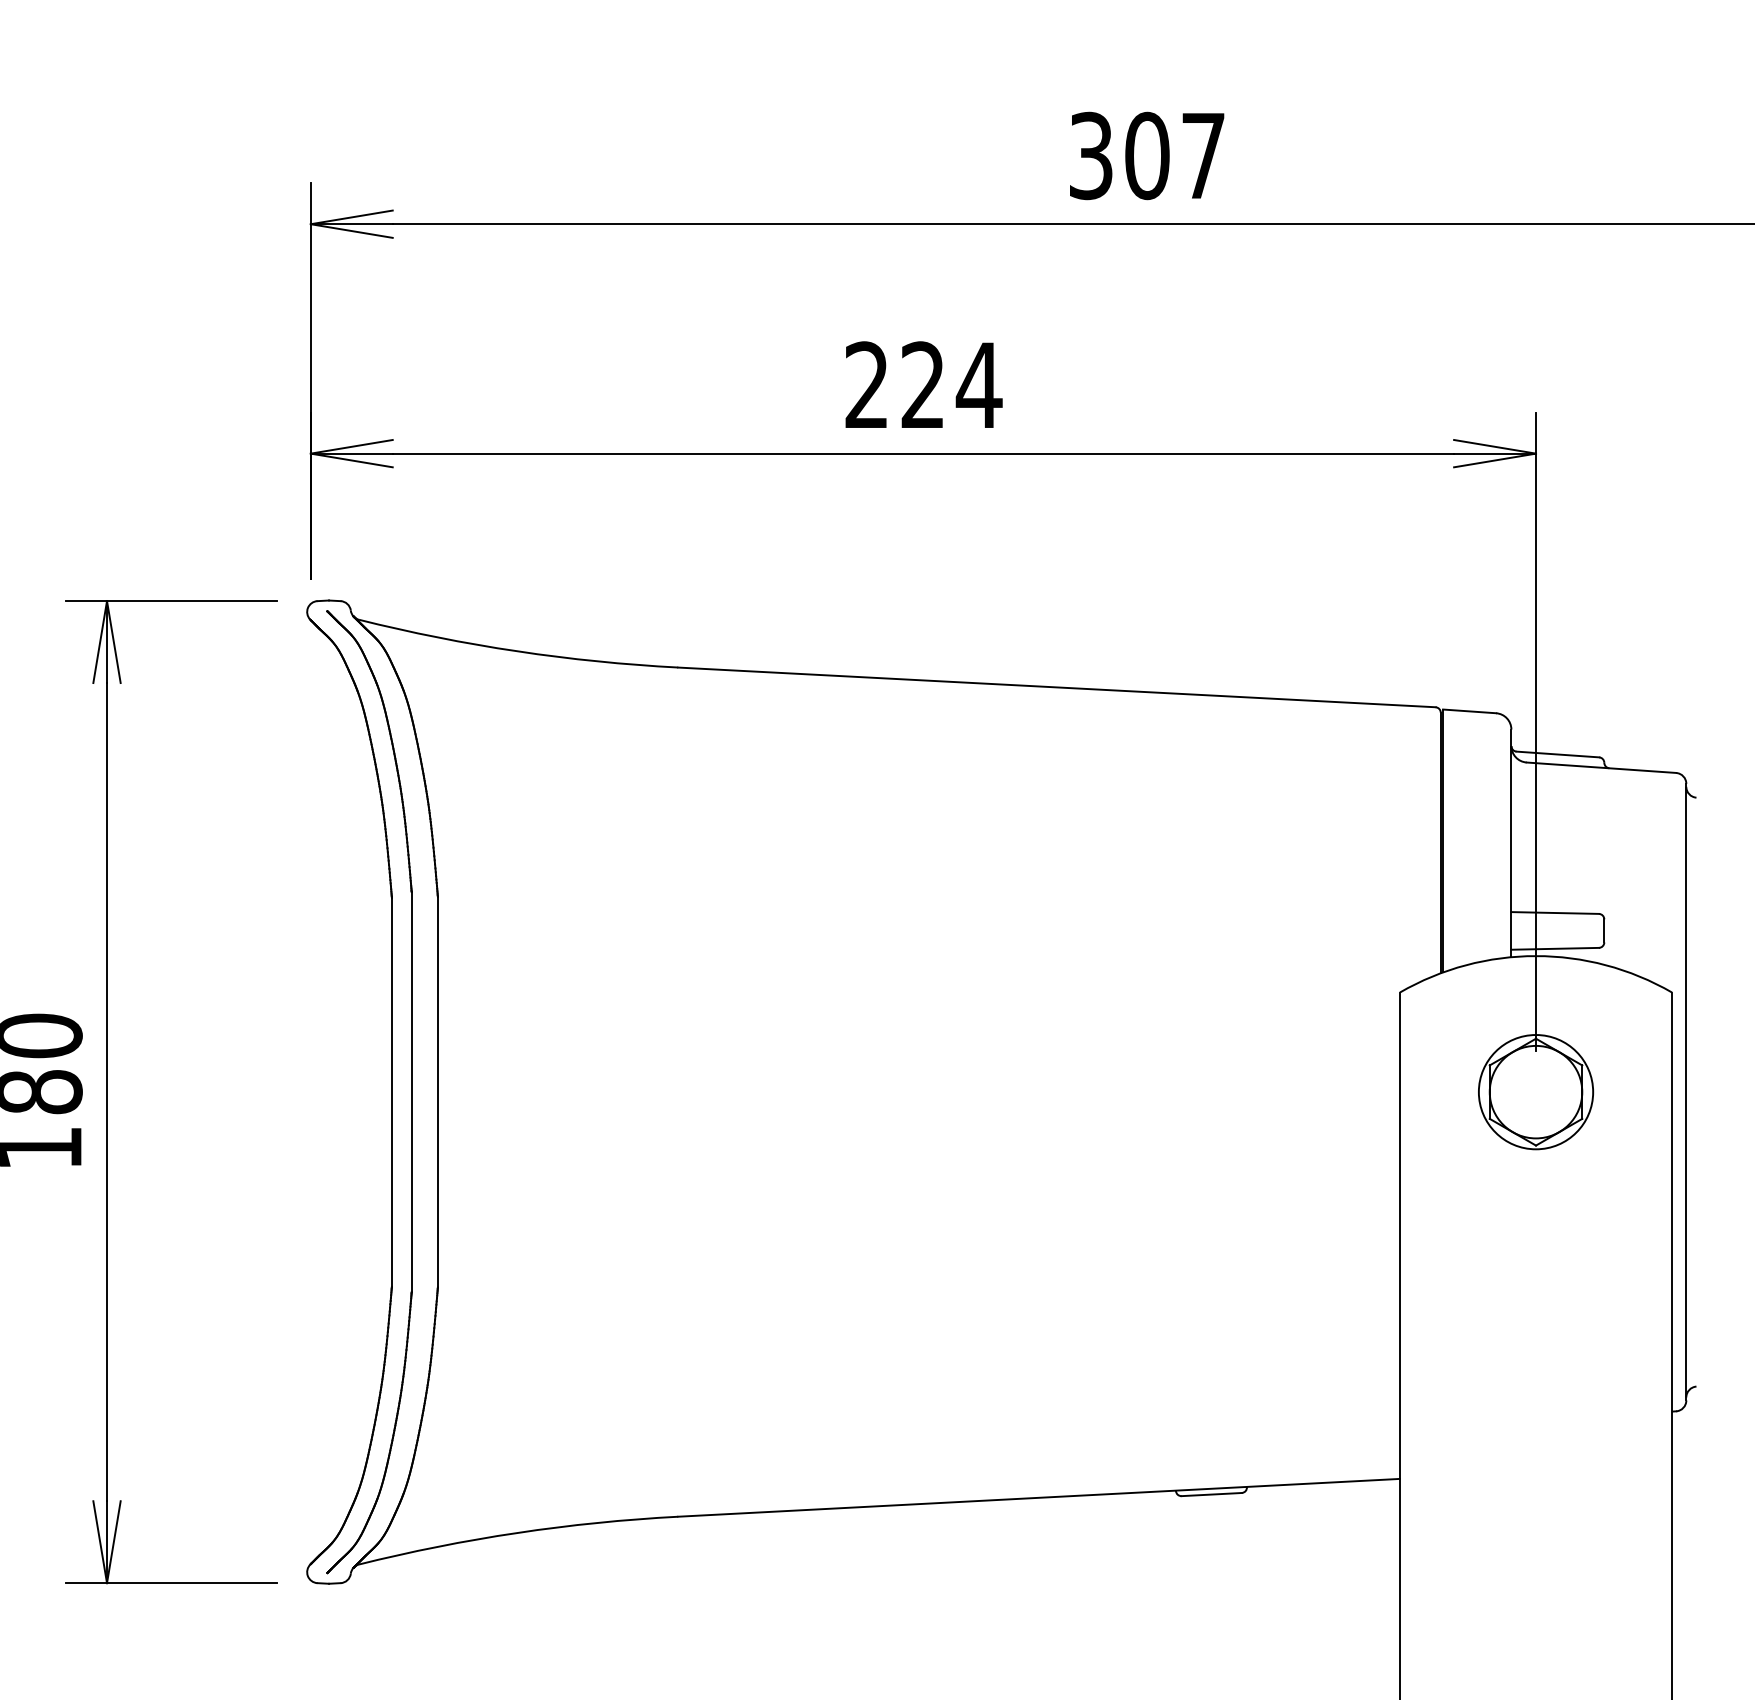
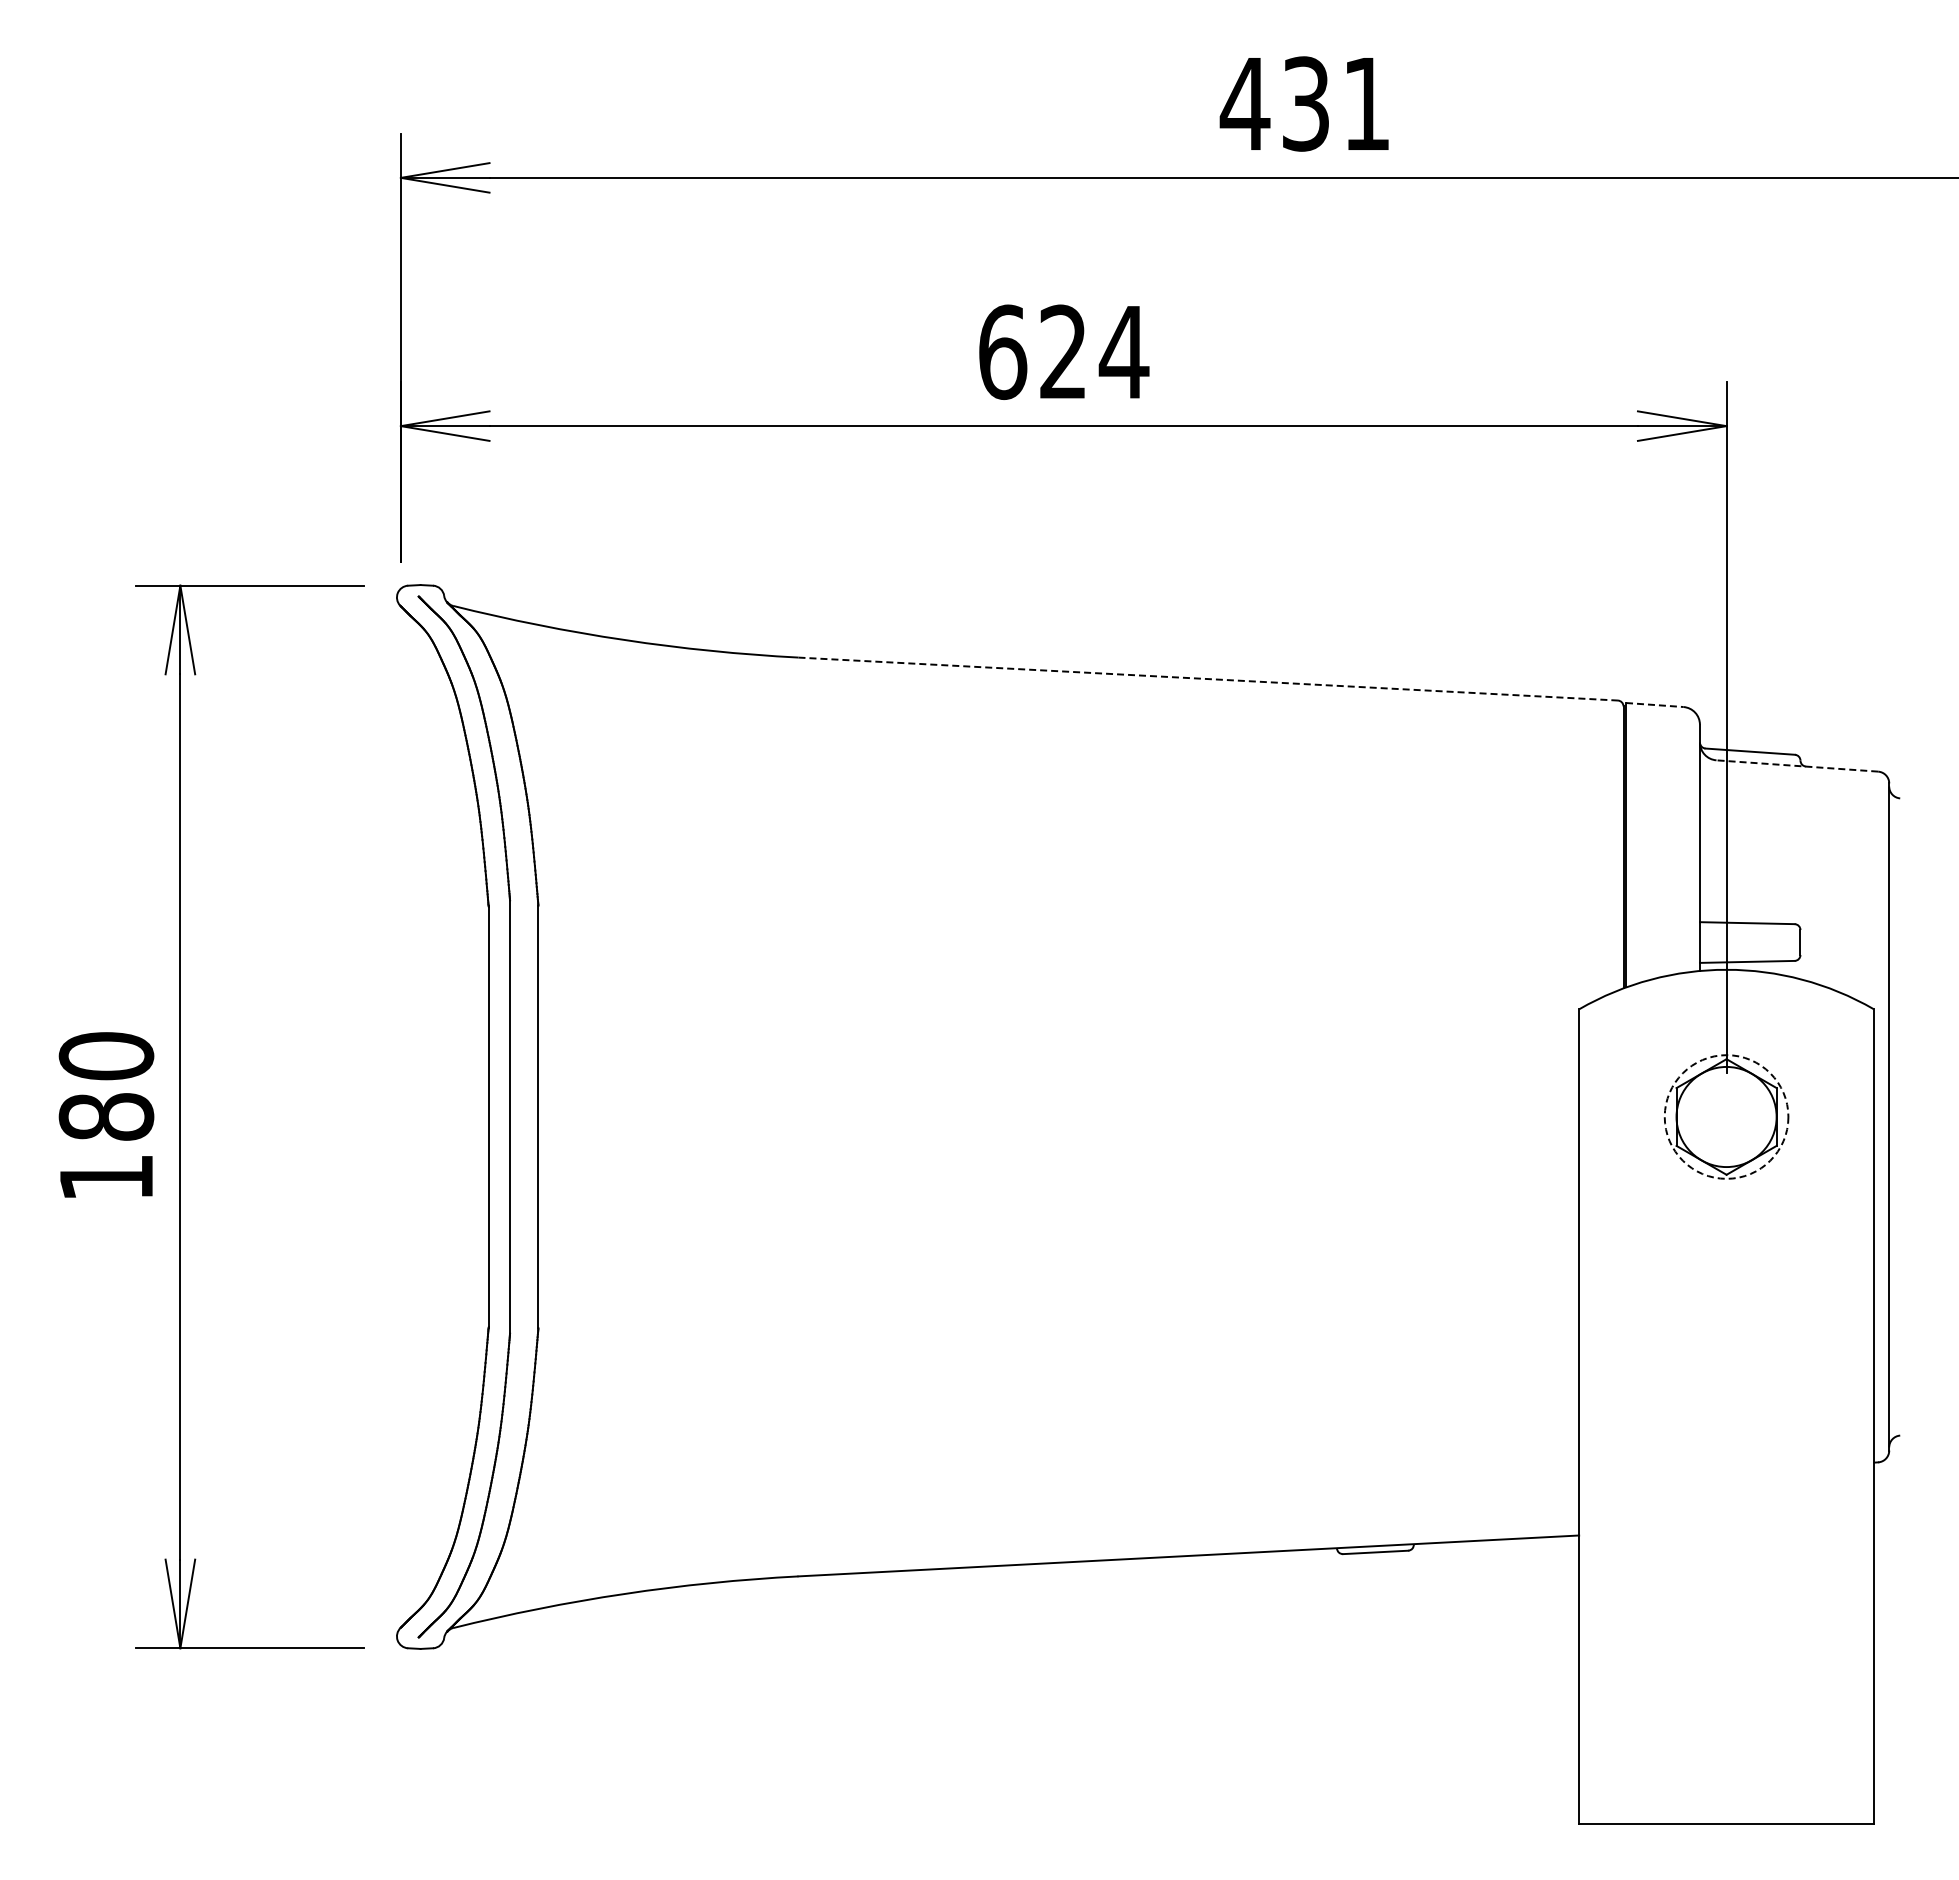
text: (1145, 155) -> (1304, 103), 307 -> 431
text: (867, 384) -> (1003, 351), 224 -> 624
line: (1057, 687) -> (1208, 679), solid -> dashed
line: (1469, 711) -> (1654, 705), solid -> dashed
line: (1600, 767) -> (1796, 765), solid -> dashed
circle: (1535, 1091) -> (1726, 1116), solid -> dashed

